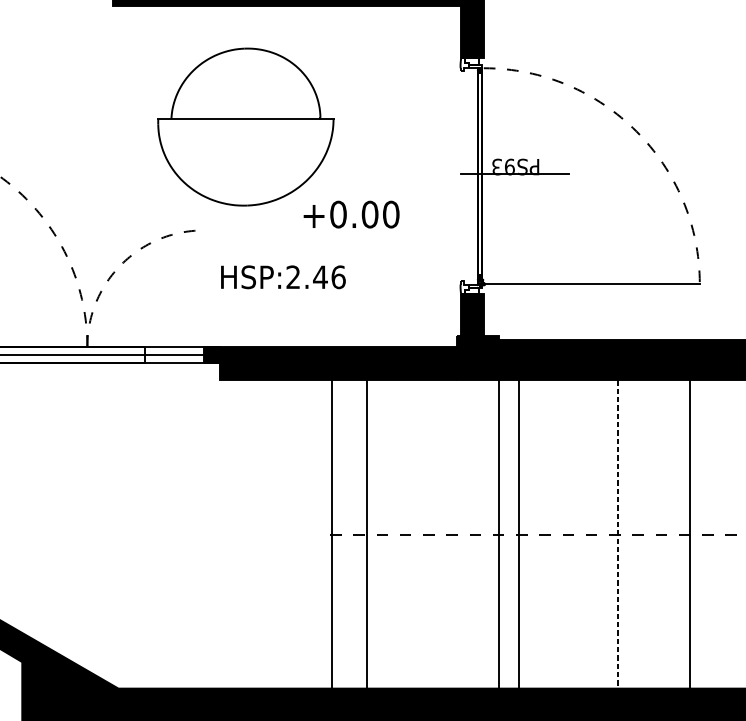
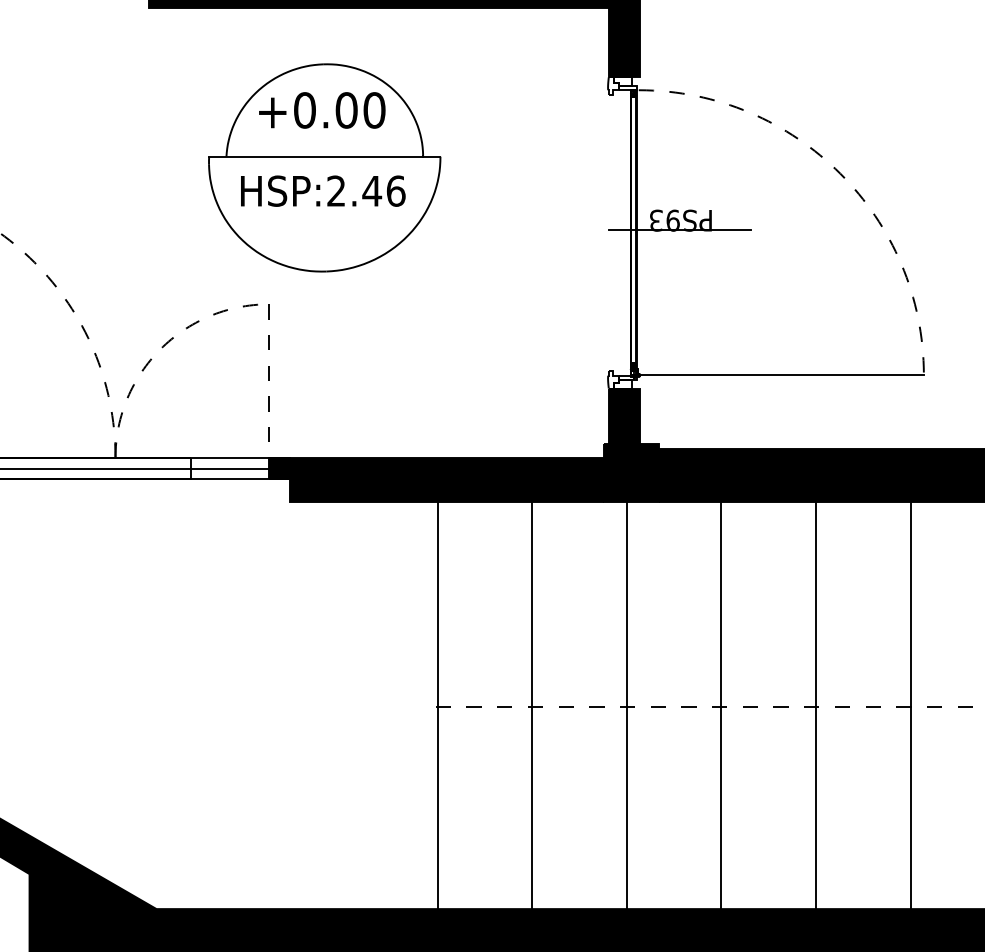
text: (351, 214) -> (322, 110), moved
text: (283, 276) -> (323, 190), moved
line: (203, 282) -> (268, 372), added
line: (366, 534) -> (532, 705), moved
line: (498, 534) -> (626, 705), moved
line: (519, 534) -> (721, 705), moved
line: (618, 535) -> (816, 706), dashed -> solid

